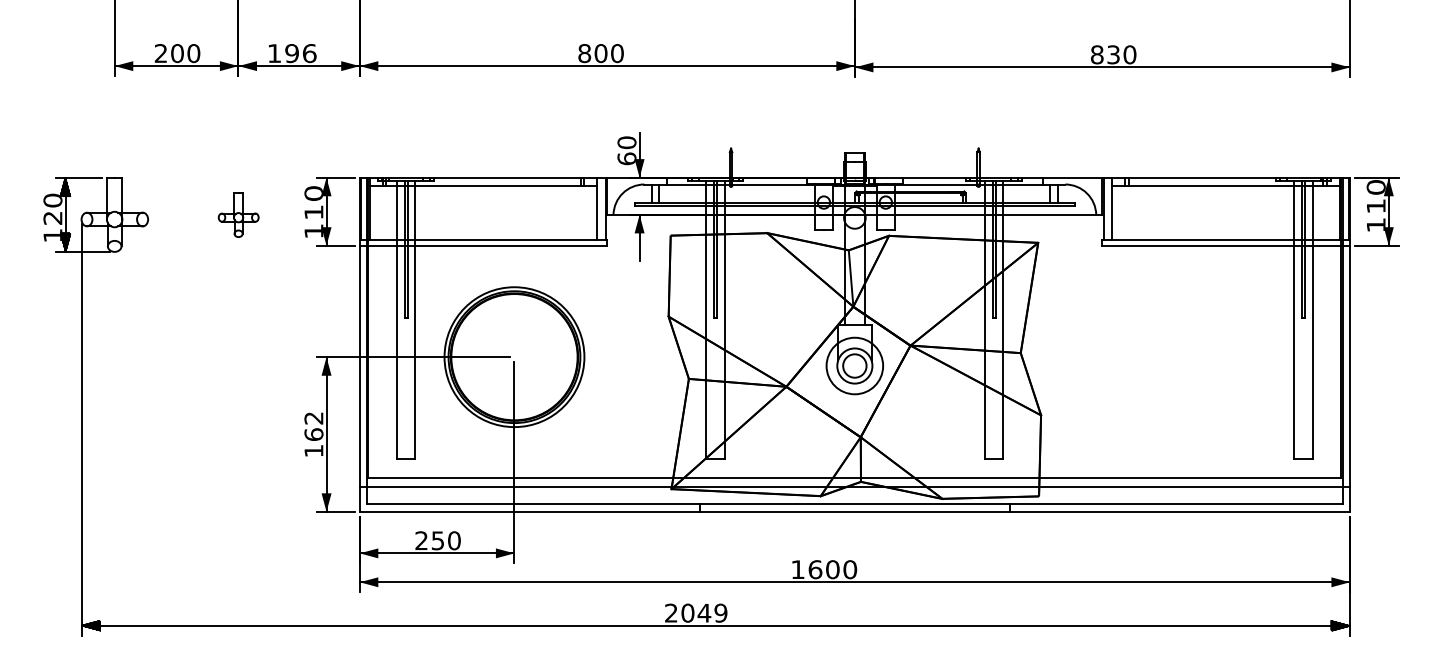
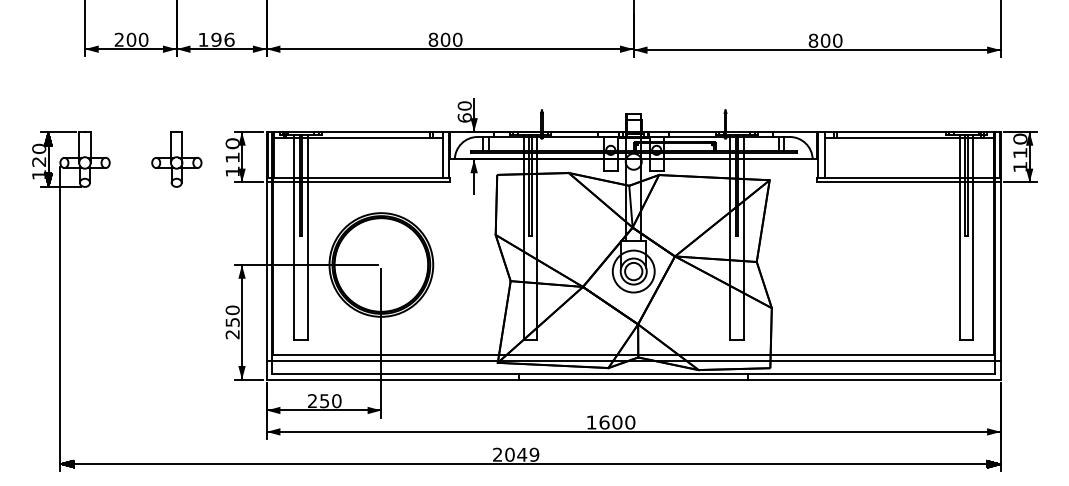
text: (1113, 54) -> (825, 40), 830 -> 800
part: (238, 214) -> (176, 159), size x1.67
text: (313, 434) -> (232, 322), 162 -> 250

